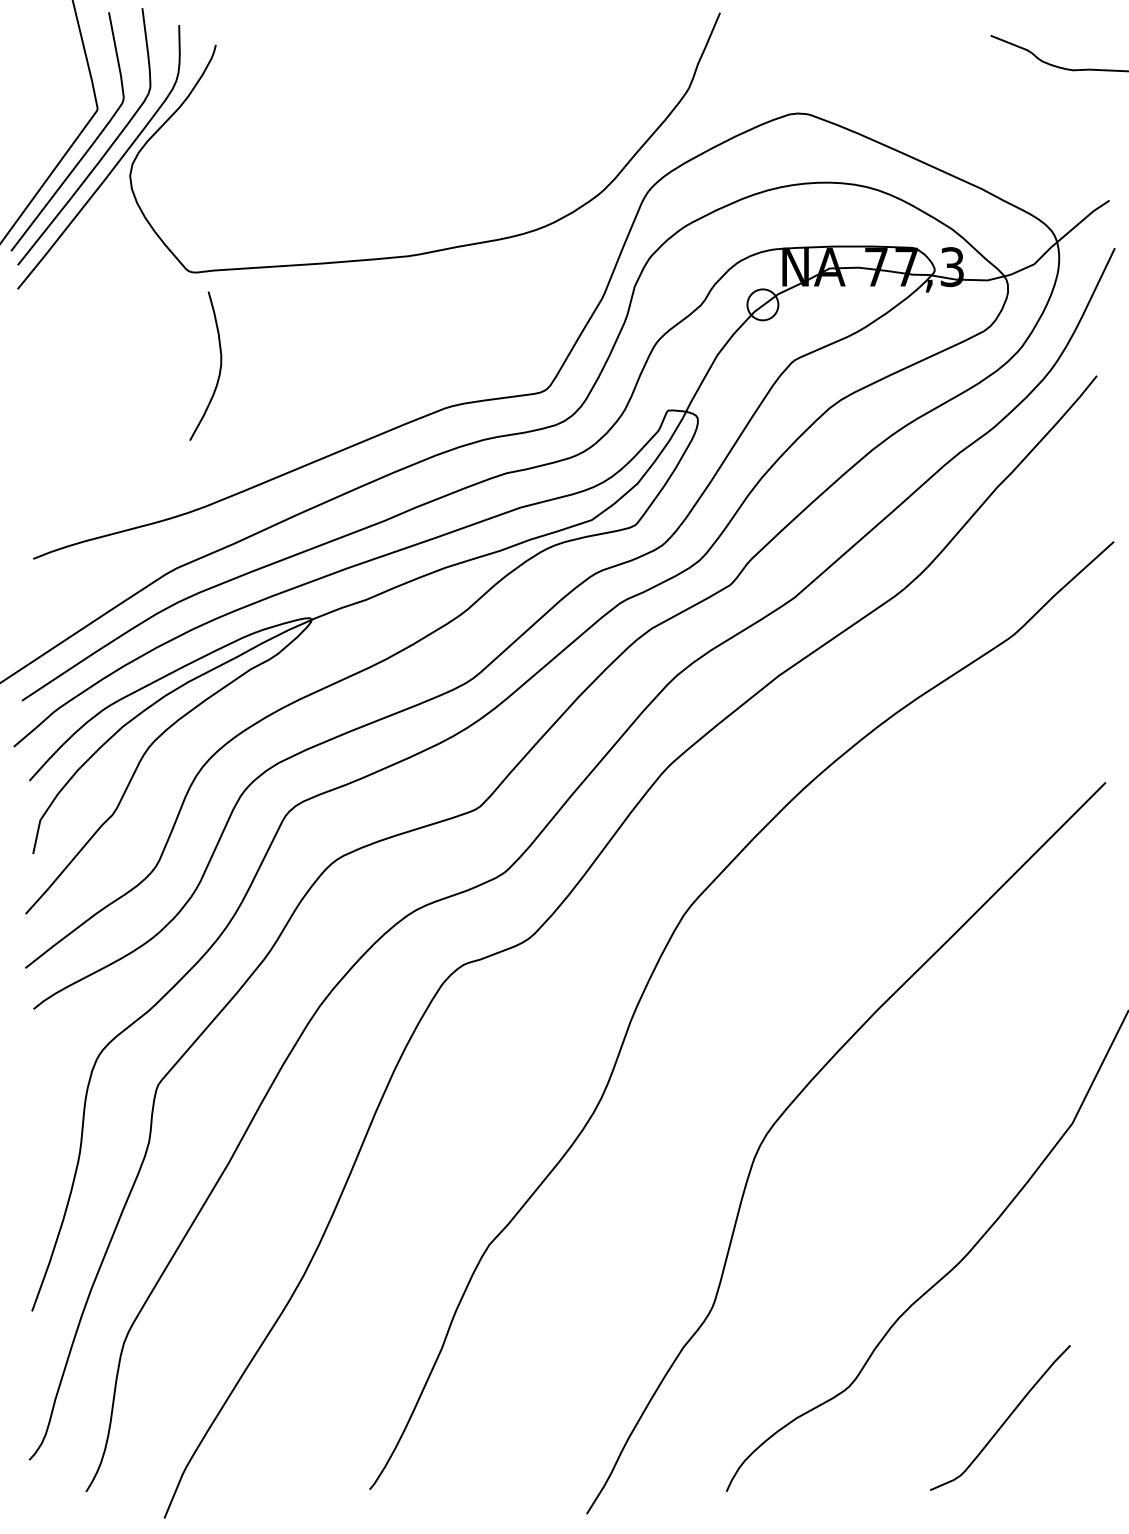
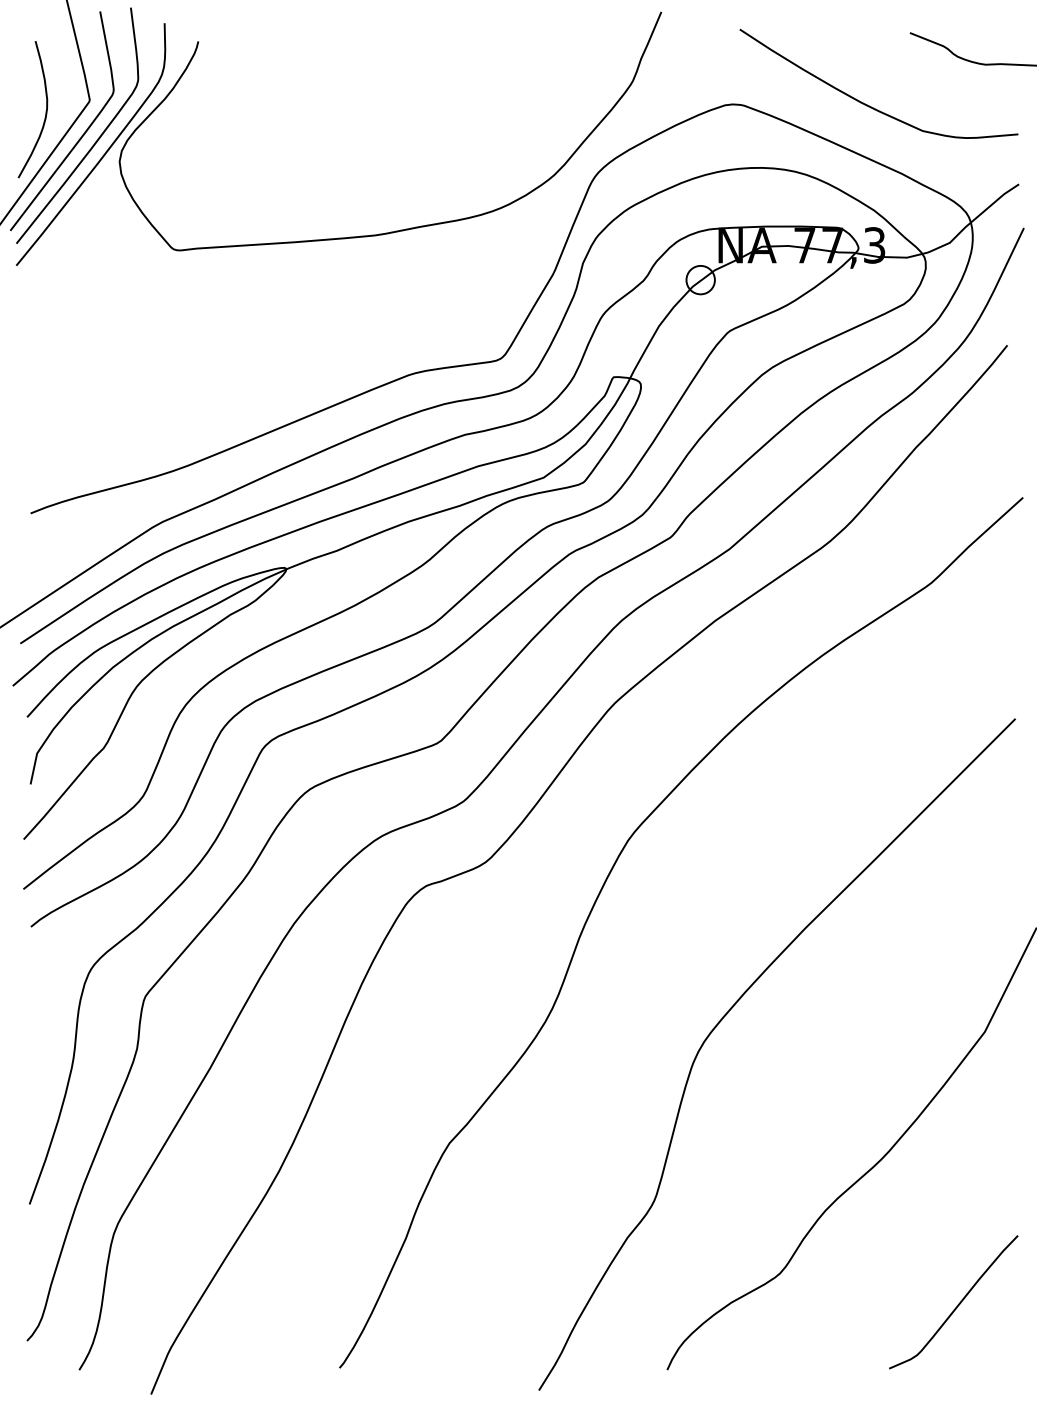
curve: (944, 113) -> (867, 104), added
curve: (219, 367) -> (45, 110), moved
curve: (1005, 1419) -> (958, 1303), moved

